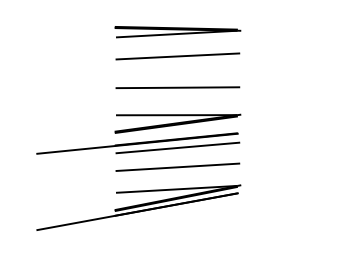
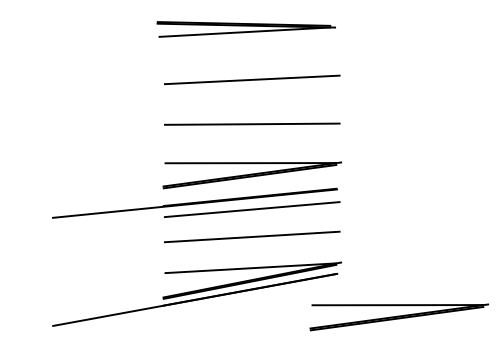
part: (177, 32) -> (245, 29), moved
part: (281, 224) -> (398, 317), added

